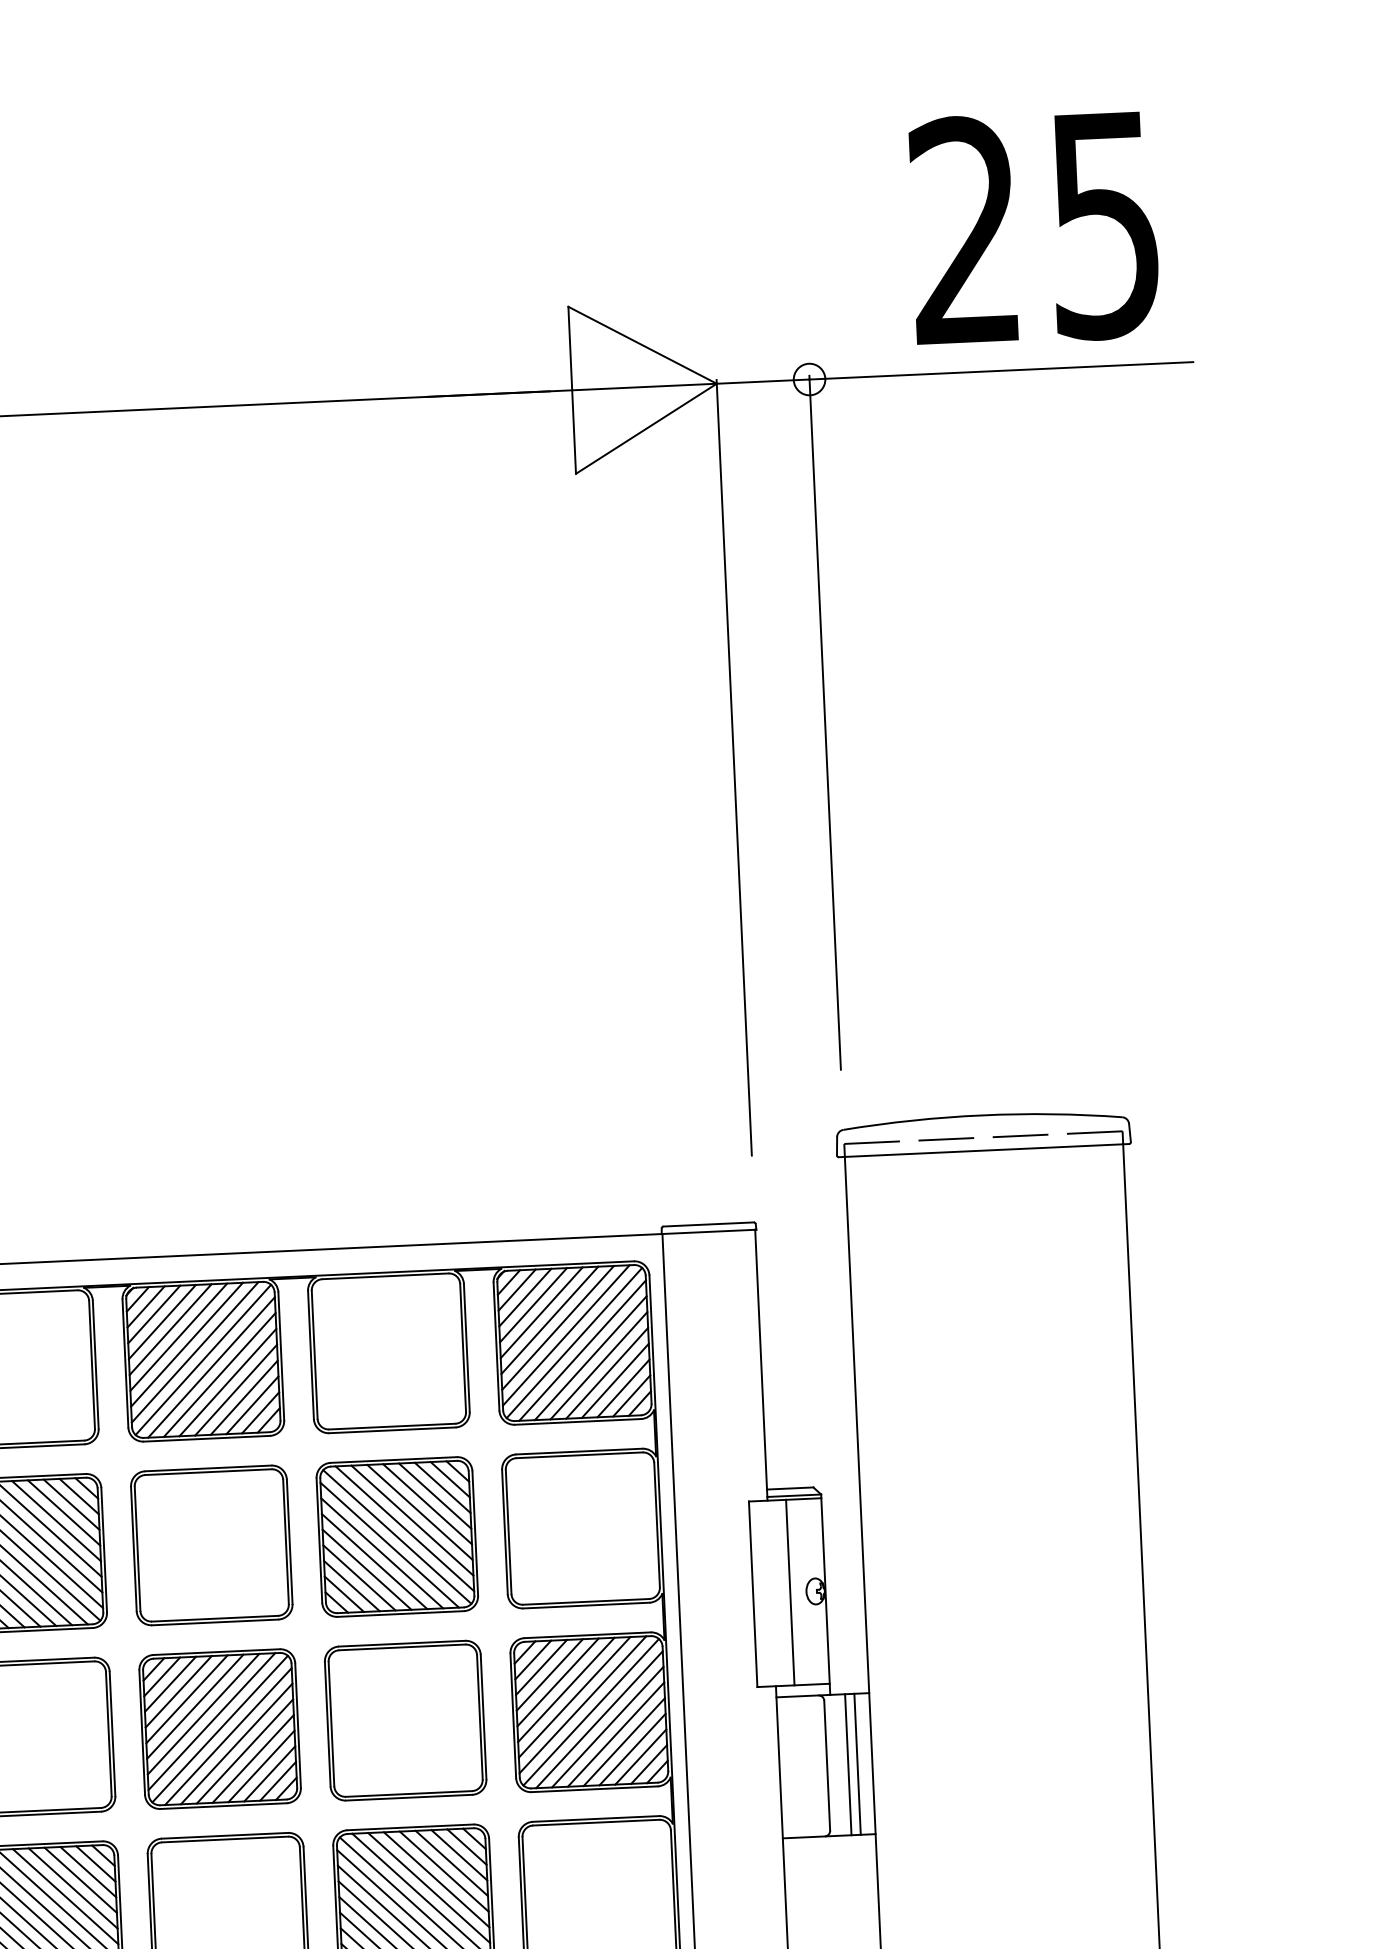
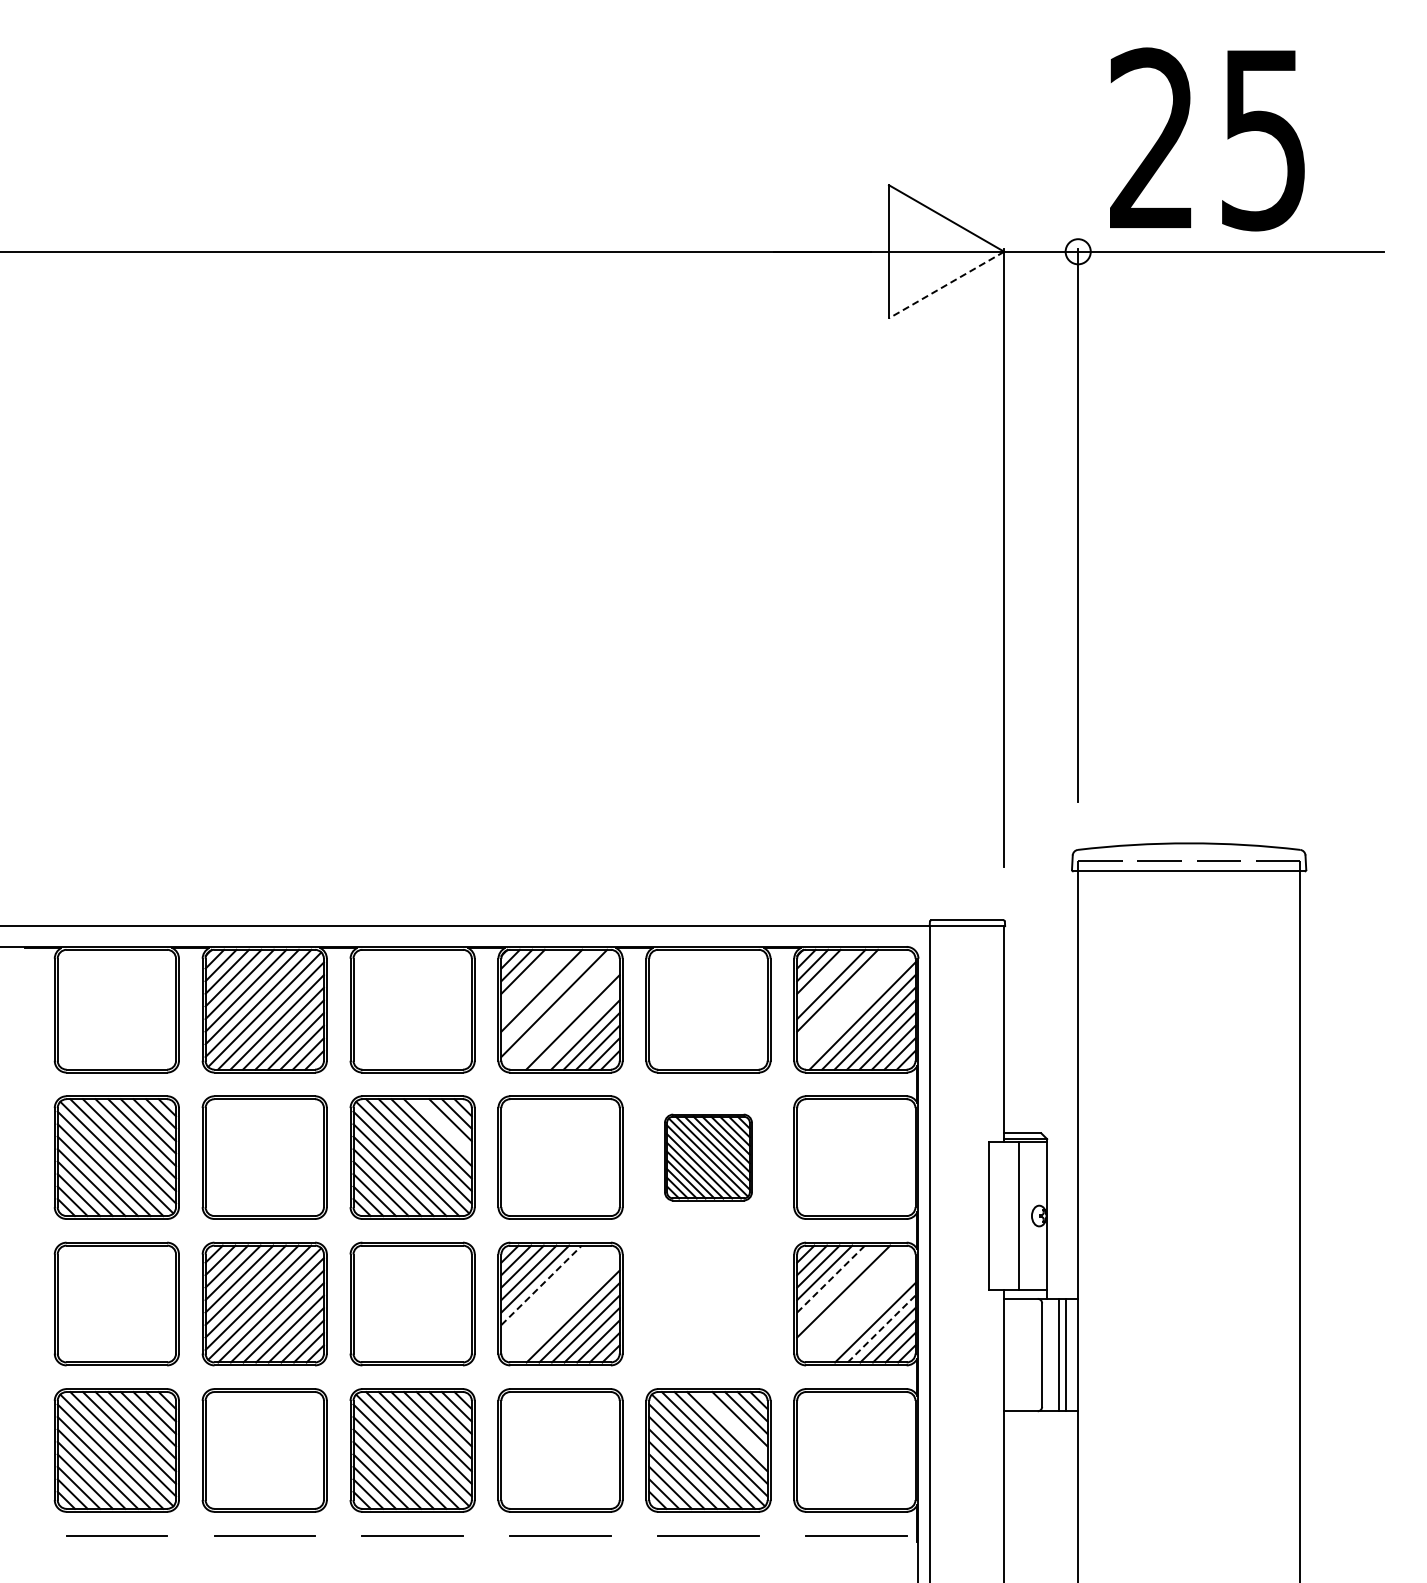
text: (1034, 228) -> (1207, 139), moved
line: (646, 429) -> (946, 285), solid -> dashed
line: (533, 1304) -> (825, 977), removed
line: (162, 1321) -> (529, 977), removed
line: (557, 1327) -> (843, 996), removed
line: (170, 1329) -> (535, 984), removed
line: (566, 1335) -> (850, 1003), removed
line: (573, 1342) -> (855, 1009), removed
line: (186, 1344) -> (547, 996), removed
line: (203, 1359) -> (560, 1009), removed
line: (211, 1366) -> (566, 1015), removed
line: (226, 1382) -> (578, 1028), removed
line: (63, 1513) -> (443, 1126), removed
part: (397, 1536) -> (708, 1157), size x0.7
line: (558, 1682) -> (831, 1279), solid -> dashed
line: (566, 1690) -> (837, 1285), removed
line: (582, 1704) -> (849, 1297), removed
line: (195, 1706) -> (541, 1285), solid -> dashed
line: (590, 1711) -> (855, 1303), removed
line: (203, 1714) -> (547, 1291), removed
part: (405, 1720) -> (708, 1303), removed
line: (599, 1720) -> (862, 1310), removed
line: (212, 1721) -> (554, 1297), removed
line: (607, 1727) -> (868, 1316), removed
line: (220, 1728) -> (560, 1303), removed
line: (227, 1736) -> (566, 1310), removed
line: (624, 1742) -> (881, 1329), solid -> dashed
line: (443, 1871) -> (733, 1425), removed

